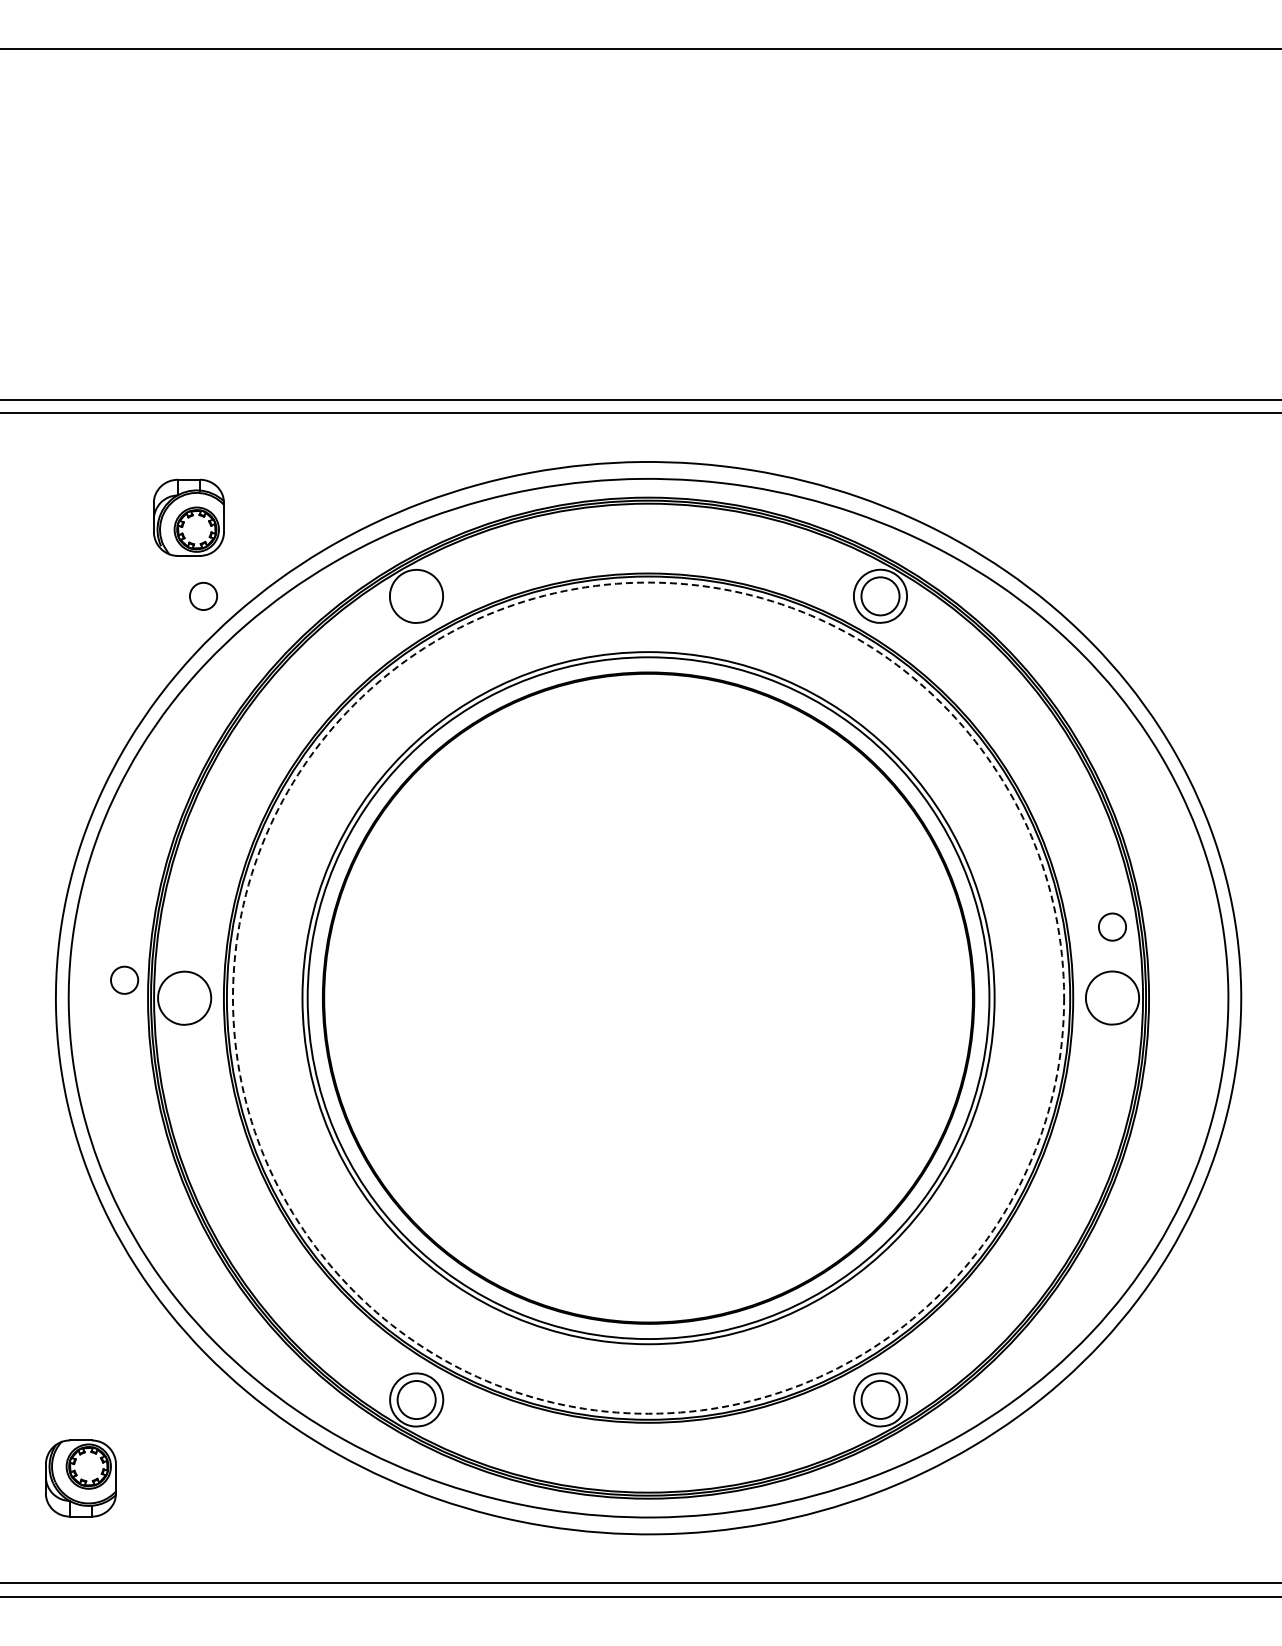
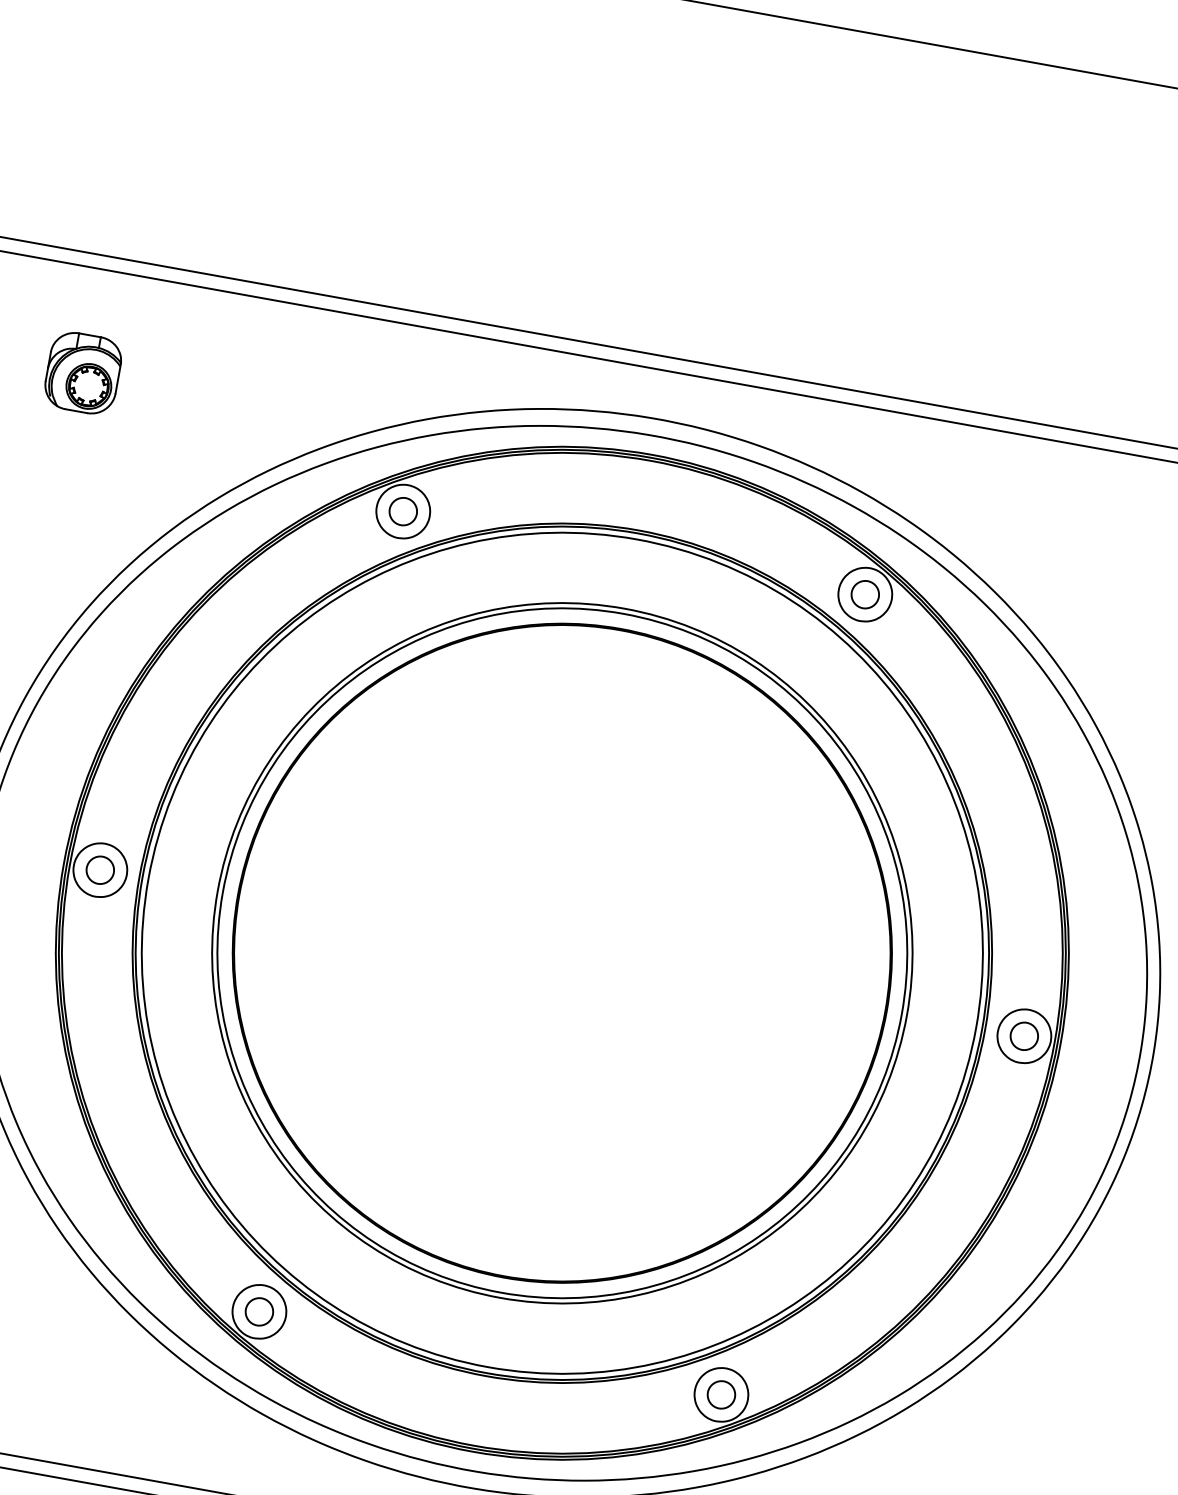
part: (188, 517) -> (82, 372), moved
circle: (203, 595) -> (403, 510), moved
circle: (880, 595) -> (865, 593), size x0.71
circle: (1112, 926) -> (1024, 1035), moved
circle: (124, 979) -> (100, 869), moved
circle: (648, 997) -> (562, 952), dashed -> solid
circle: (416, 1399) -> (259, 1311), size x0.71
circle: (880, 1399) -> (721, 1394), size x0.71

